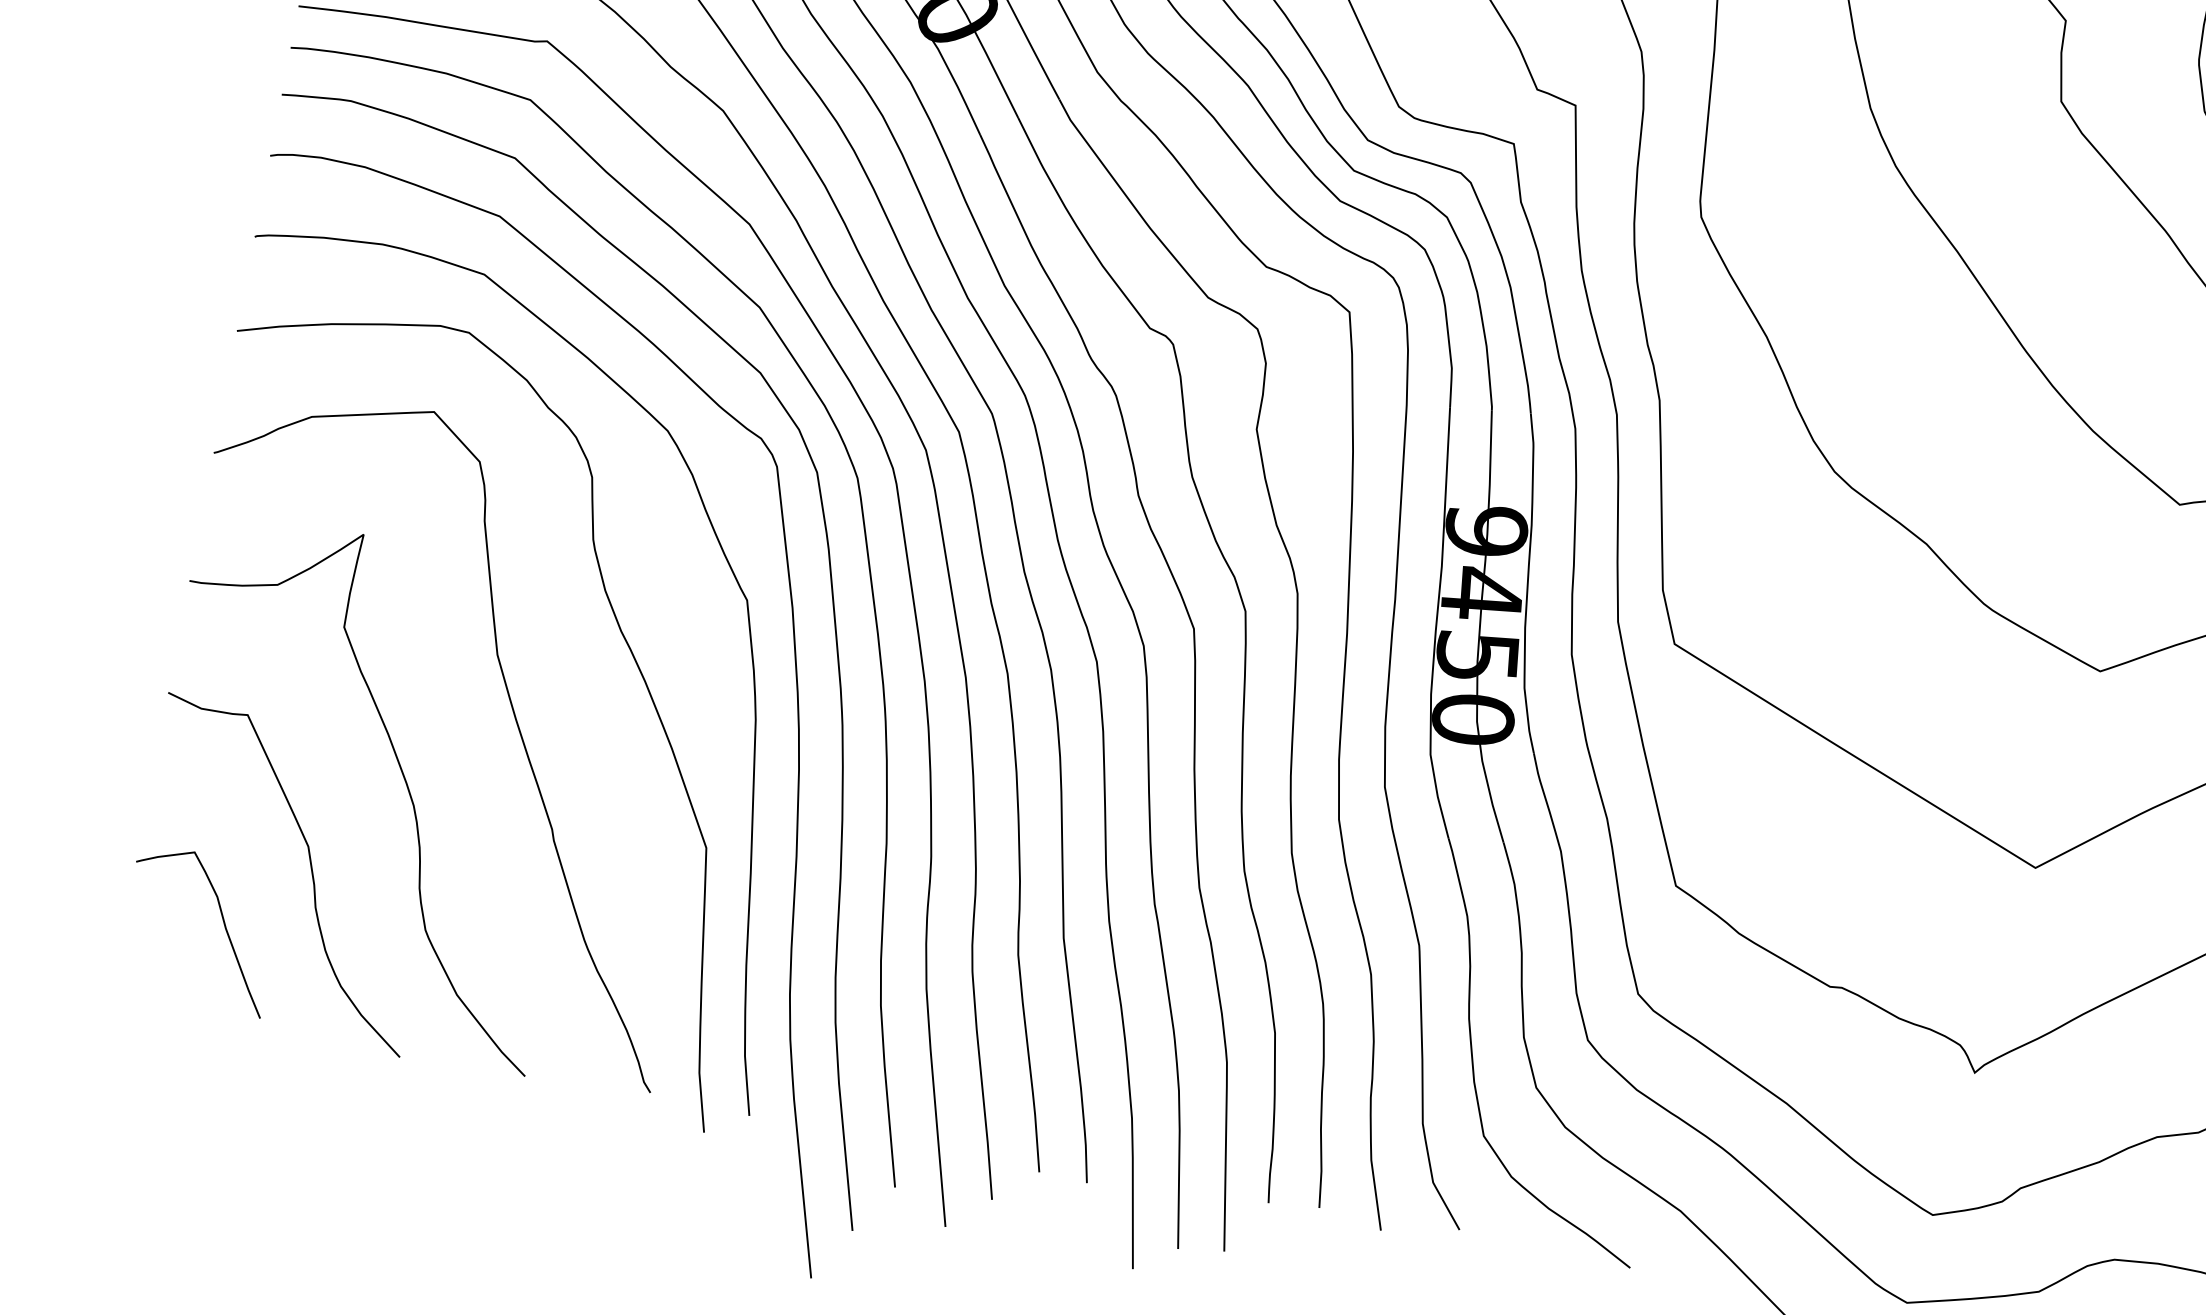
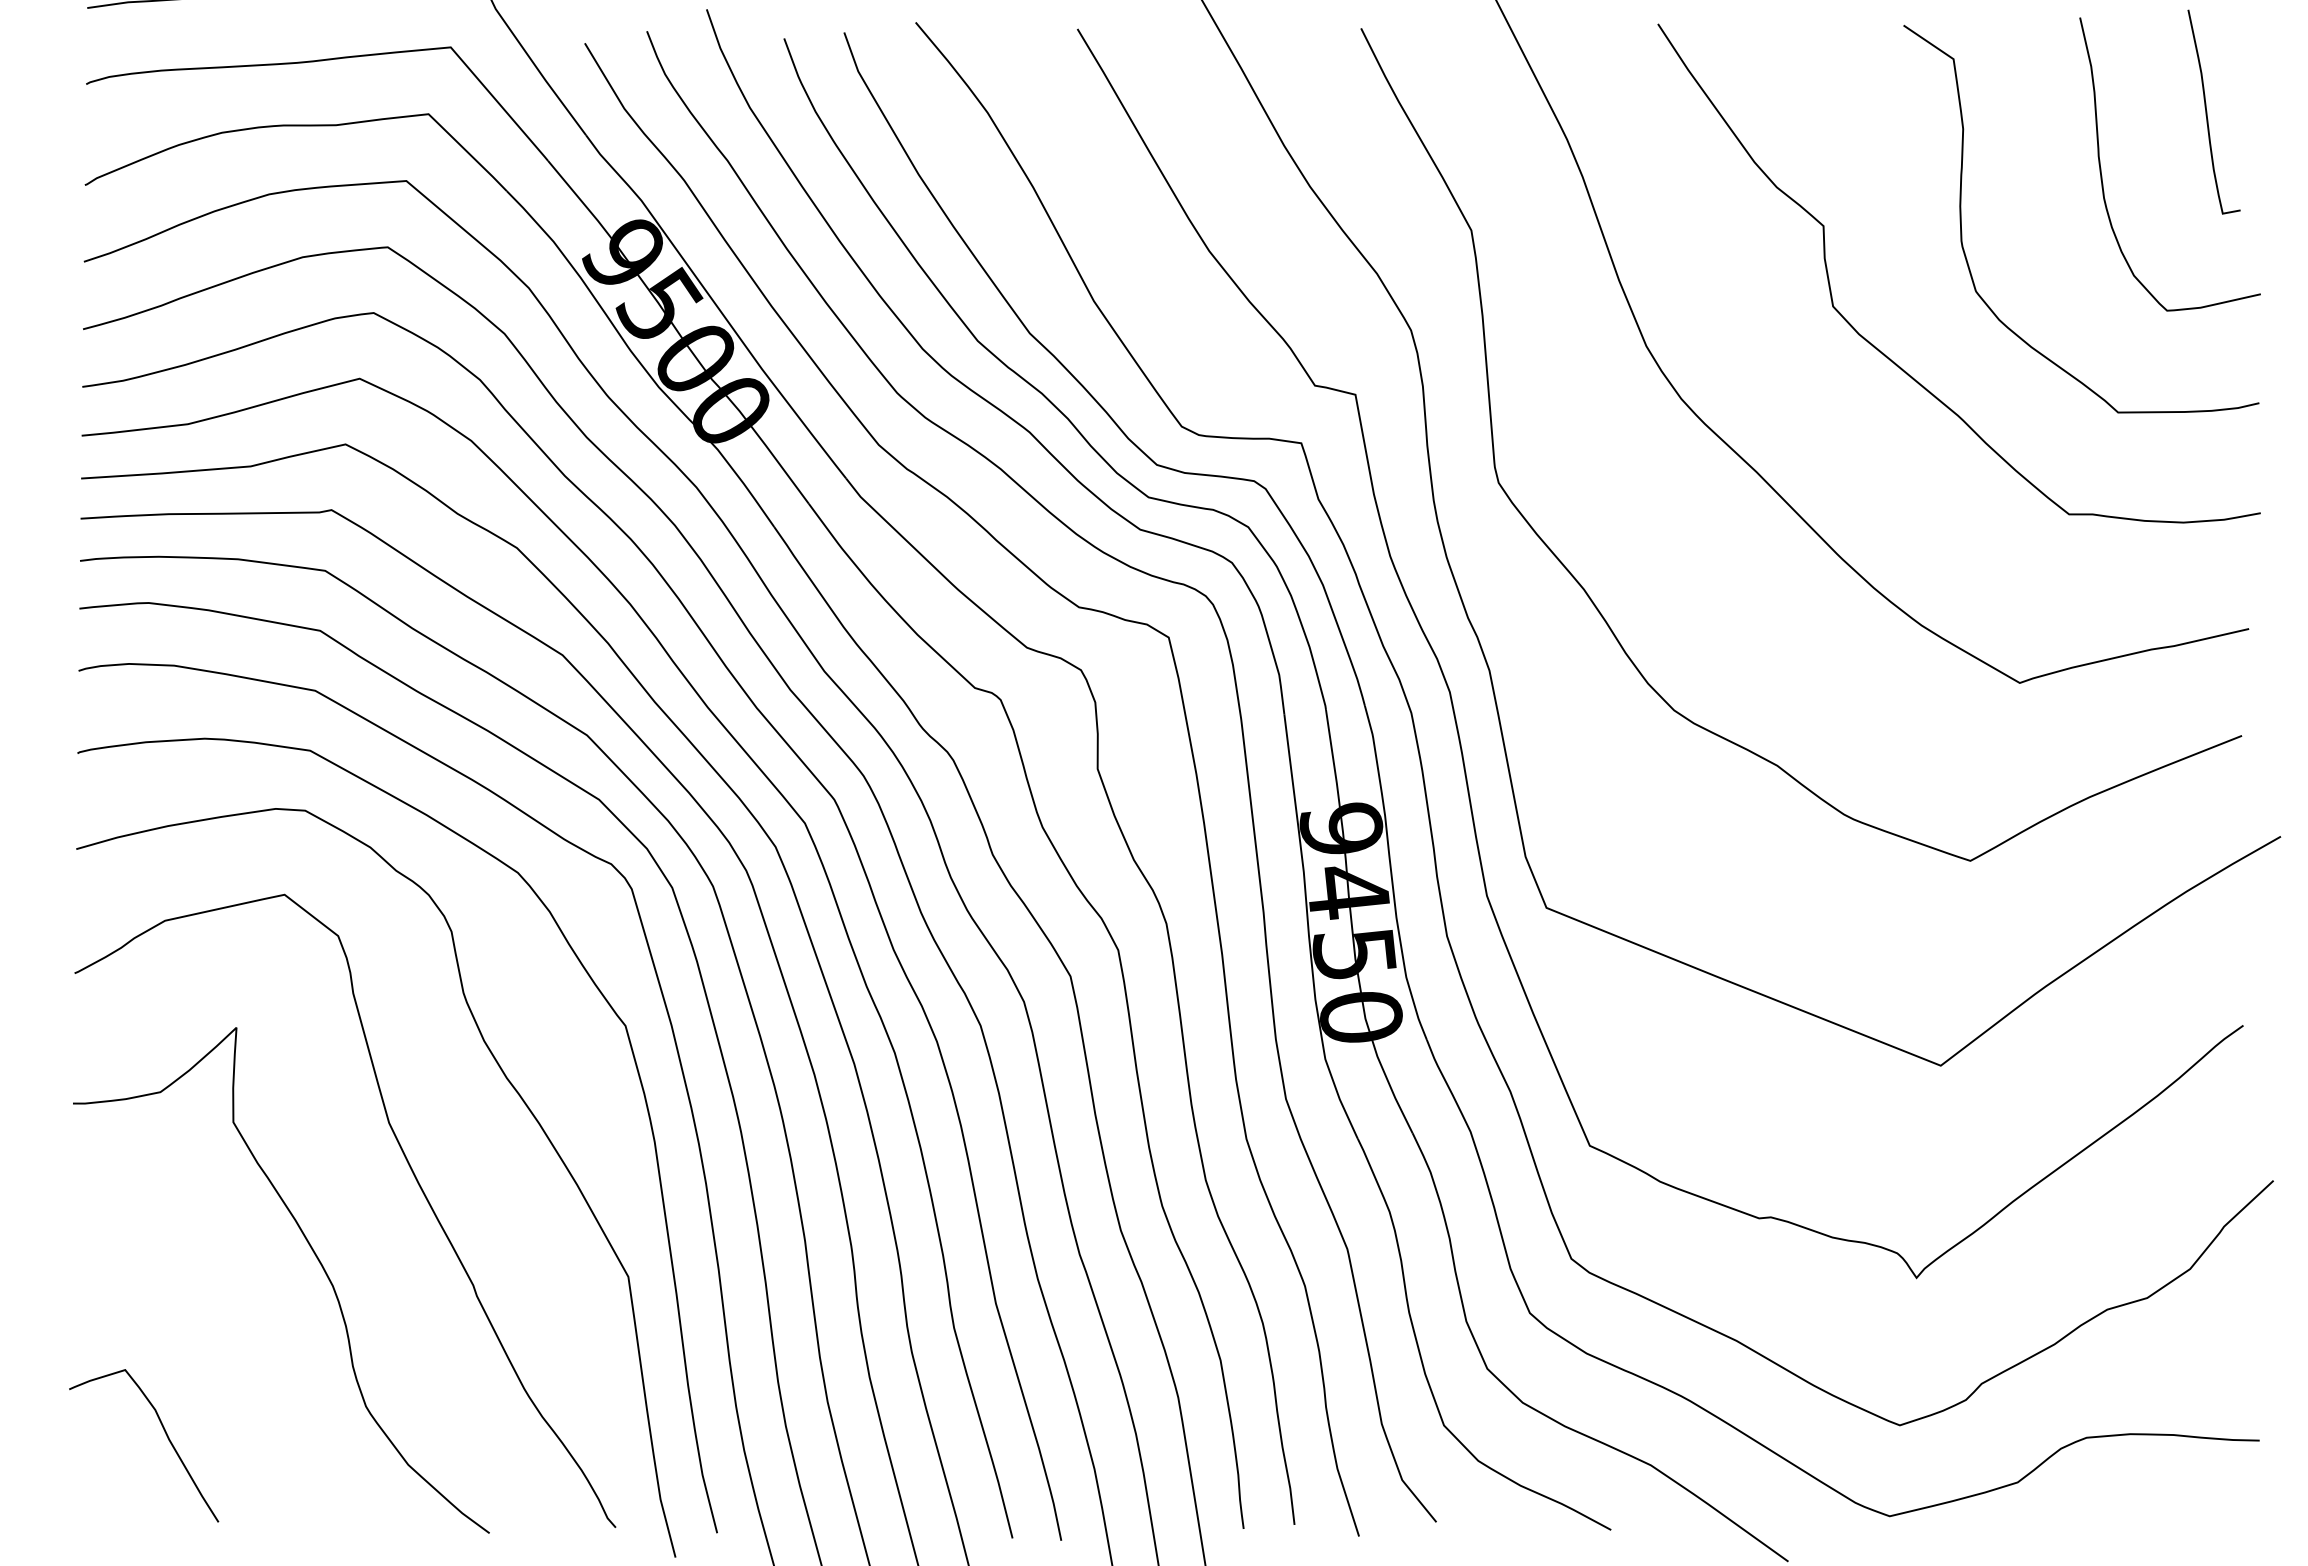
curve: (310, 869) -> (242, 1366), removed

